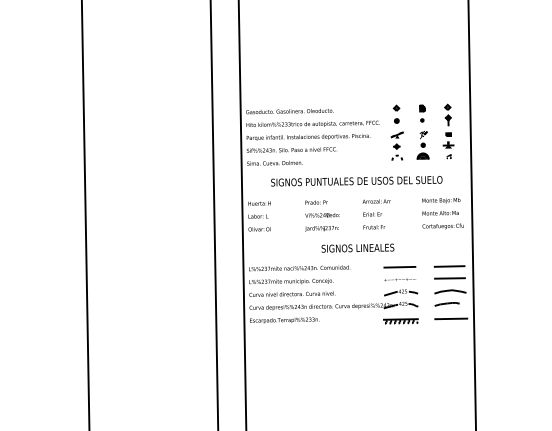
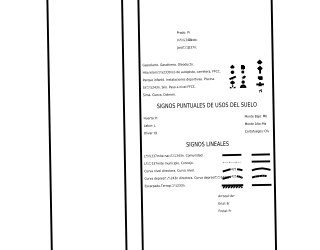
part: (409, 131) -> (237, 76), size x0.7
text: (376, 212) -> (226, 202), moved
text: (321, 216) -> (186, 40), moved

